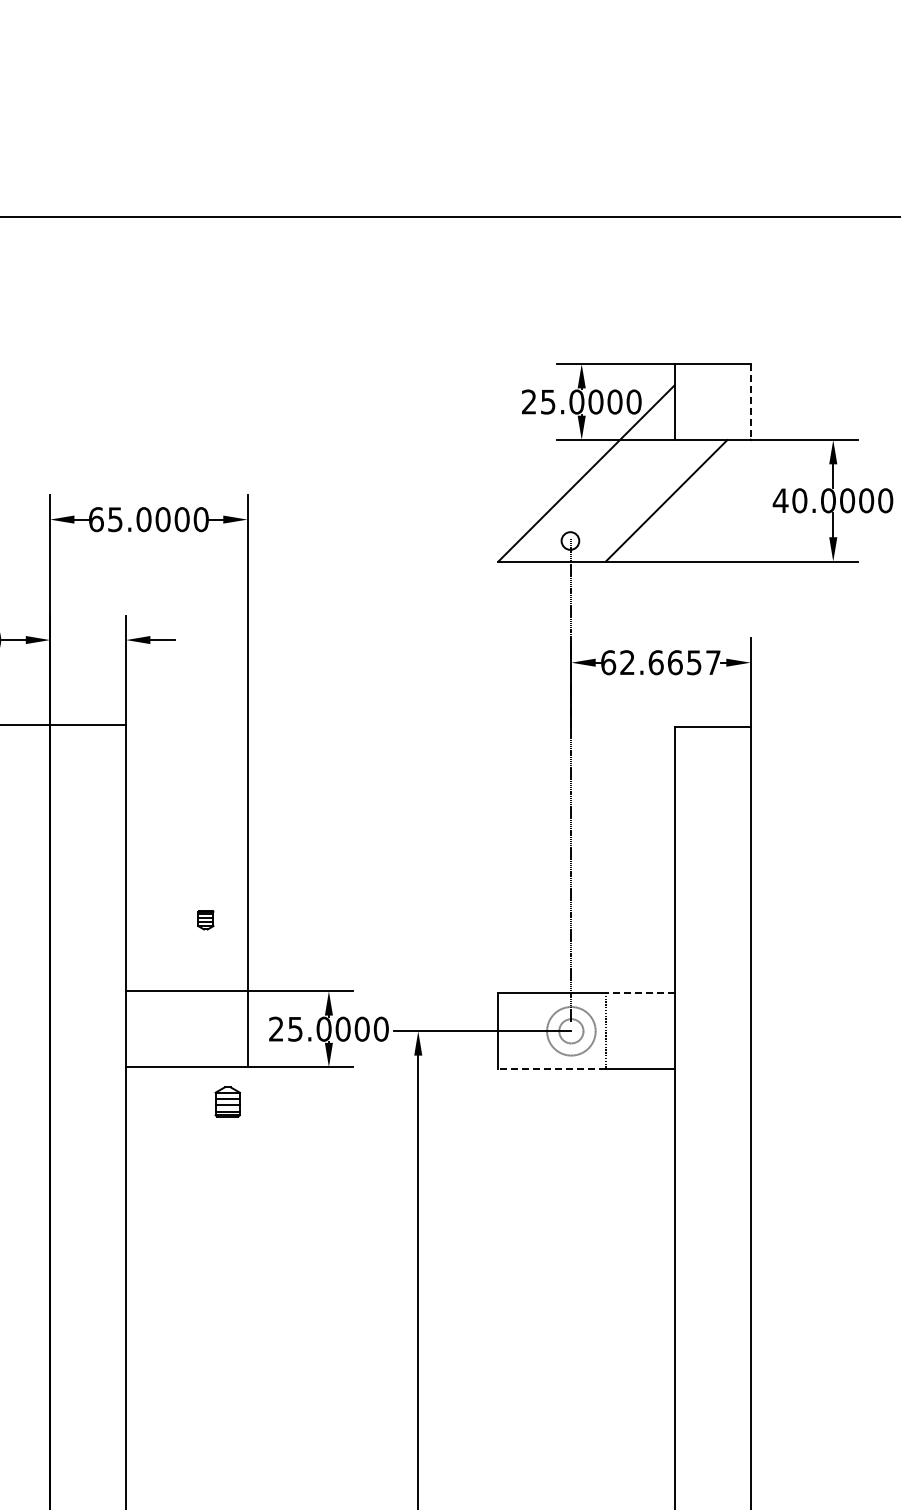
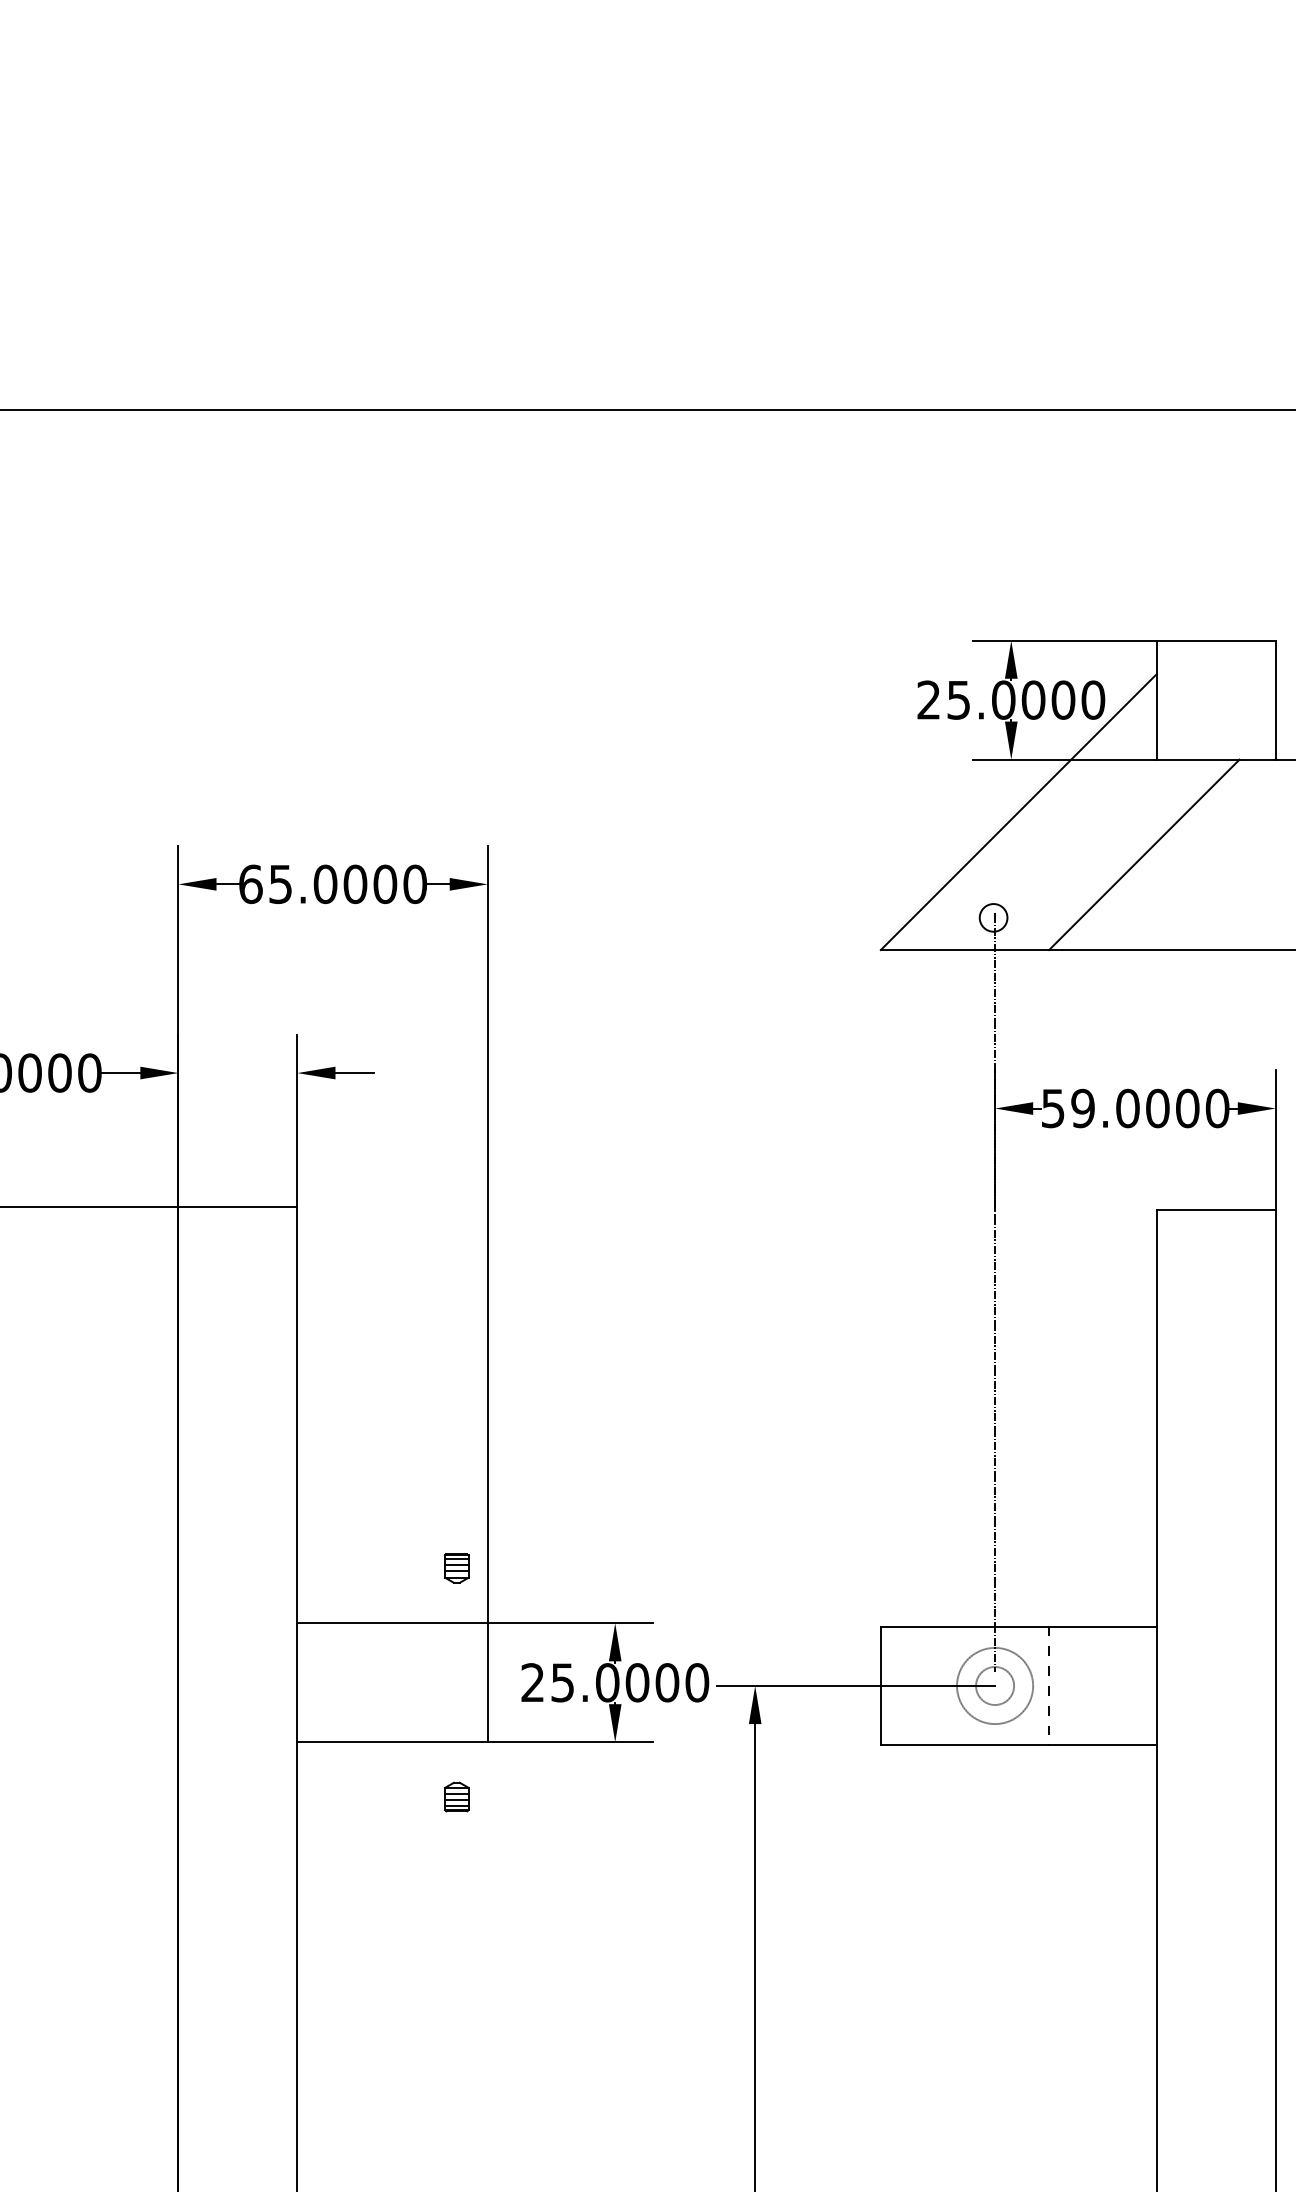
line: (750, 402) -> (1275, 700), dashed -> solid
text: (660, 662) -> (1134, 1108), 62.6657 -> 59.0000
part: (205, 920) -> (456, 1568), moved
line: (639, 993) -> (1101, 1626), dashed -> solid
line: (552, 1069) -> (965, 1745), dashed -> solid
part: (227, 1102) -> (456, 1797), size x0.62

